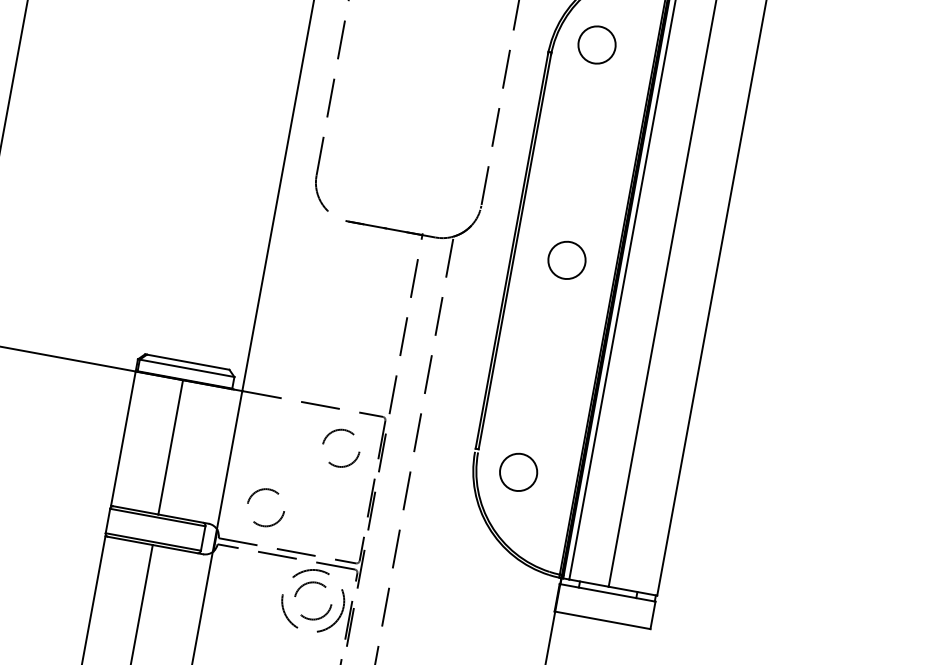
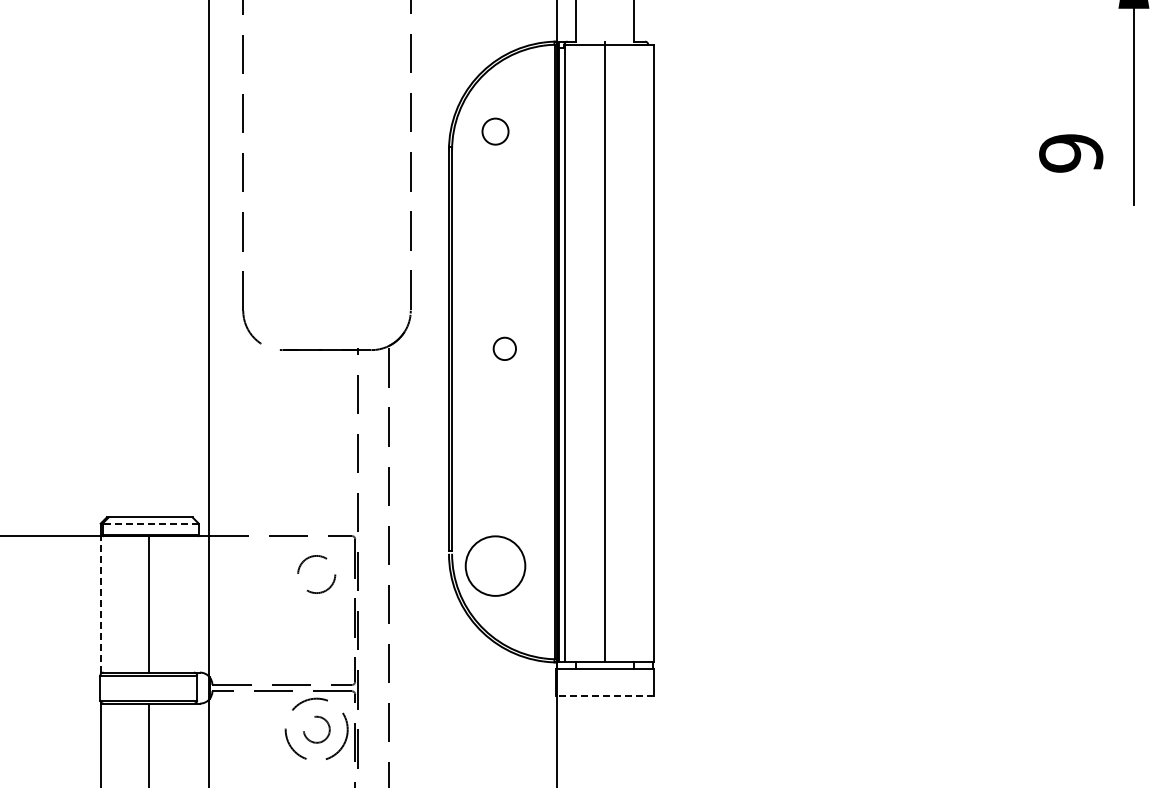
circle: (597, 44) -> (495, 131), size x0.7
circle: (566, 259) -> (504, 348), size x0.6
line: (186, 368) -> (150, 523), solid -> dashed
line: (123, 437) -> (100, 603), solid -> dashed
circle: (518, 471) -> (495, 565), size x1.6
circle: (266, 507) -> (253, 646), removed
circle: (313, 600) -> (316, 729), size x0.7
line: (602, 620) -> (604, 696), solid -> dashed

